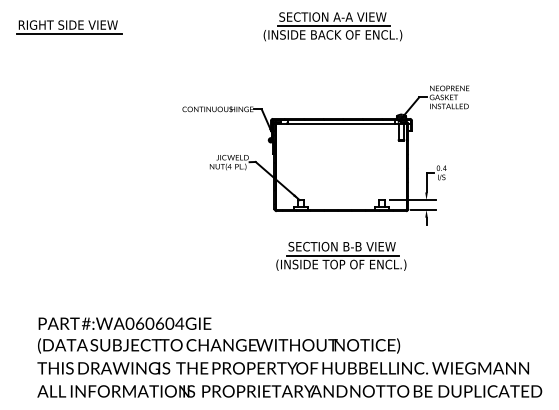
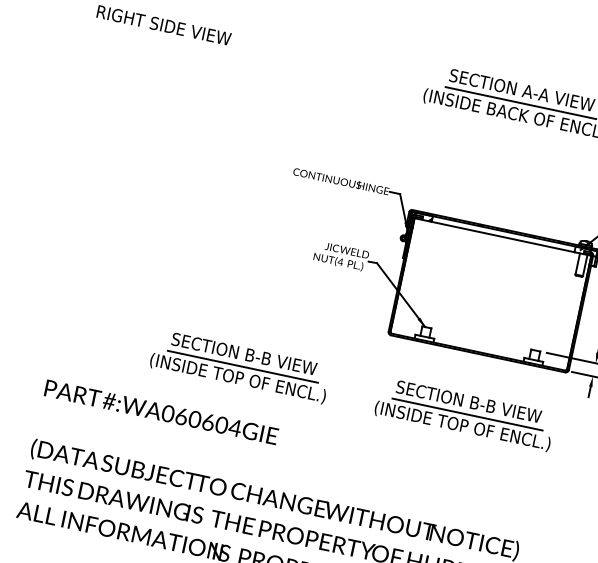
line: (68, 34) -> (161, 38), removed
part: (174, 256) -> (240, 367), added
text: (124, 323) -> (160, 411), moved

